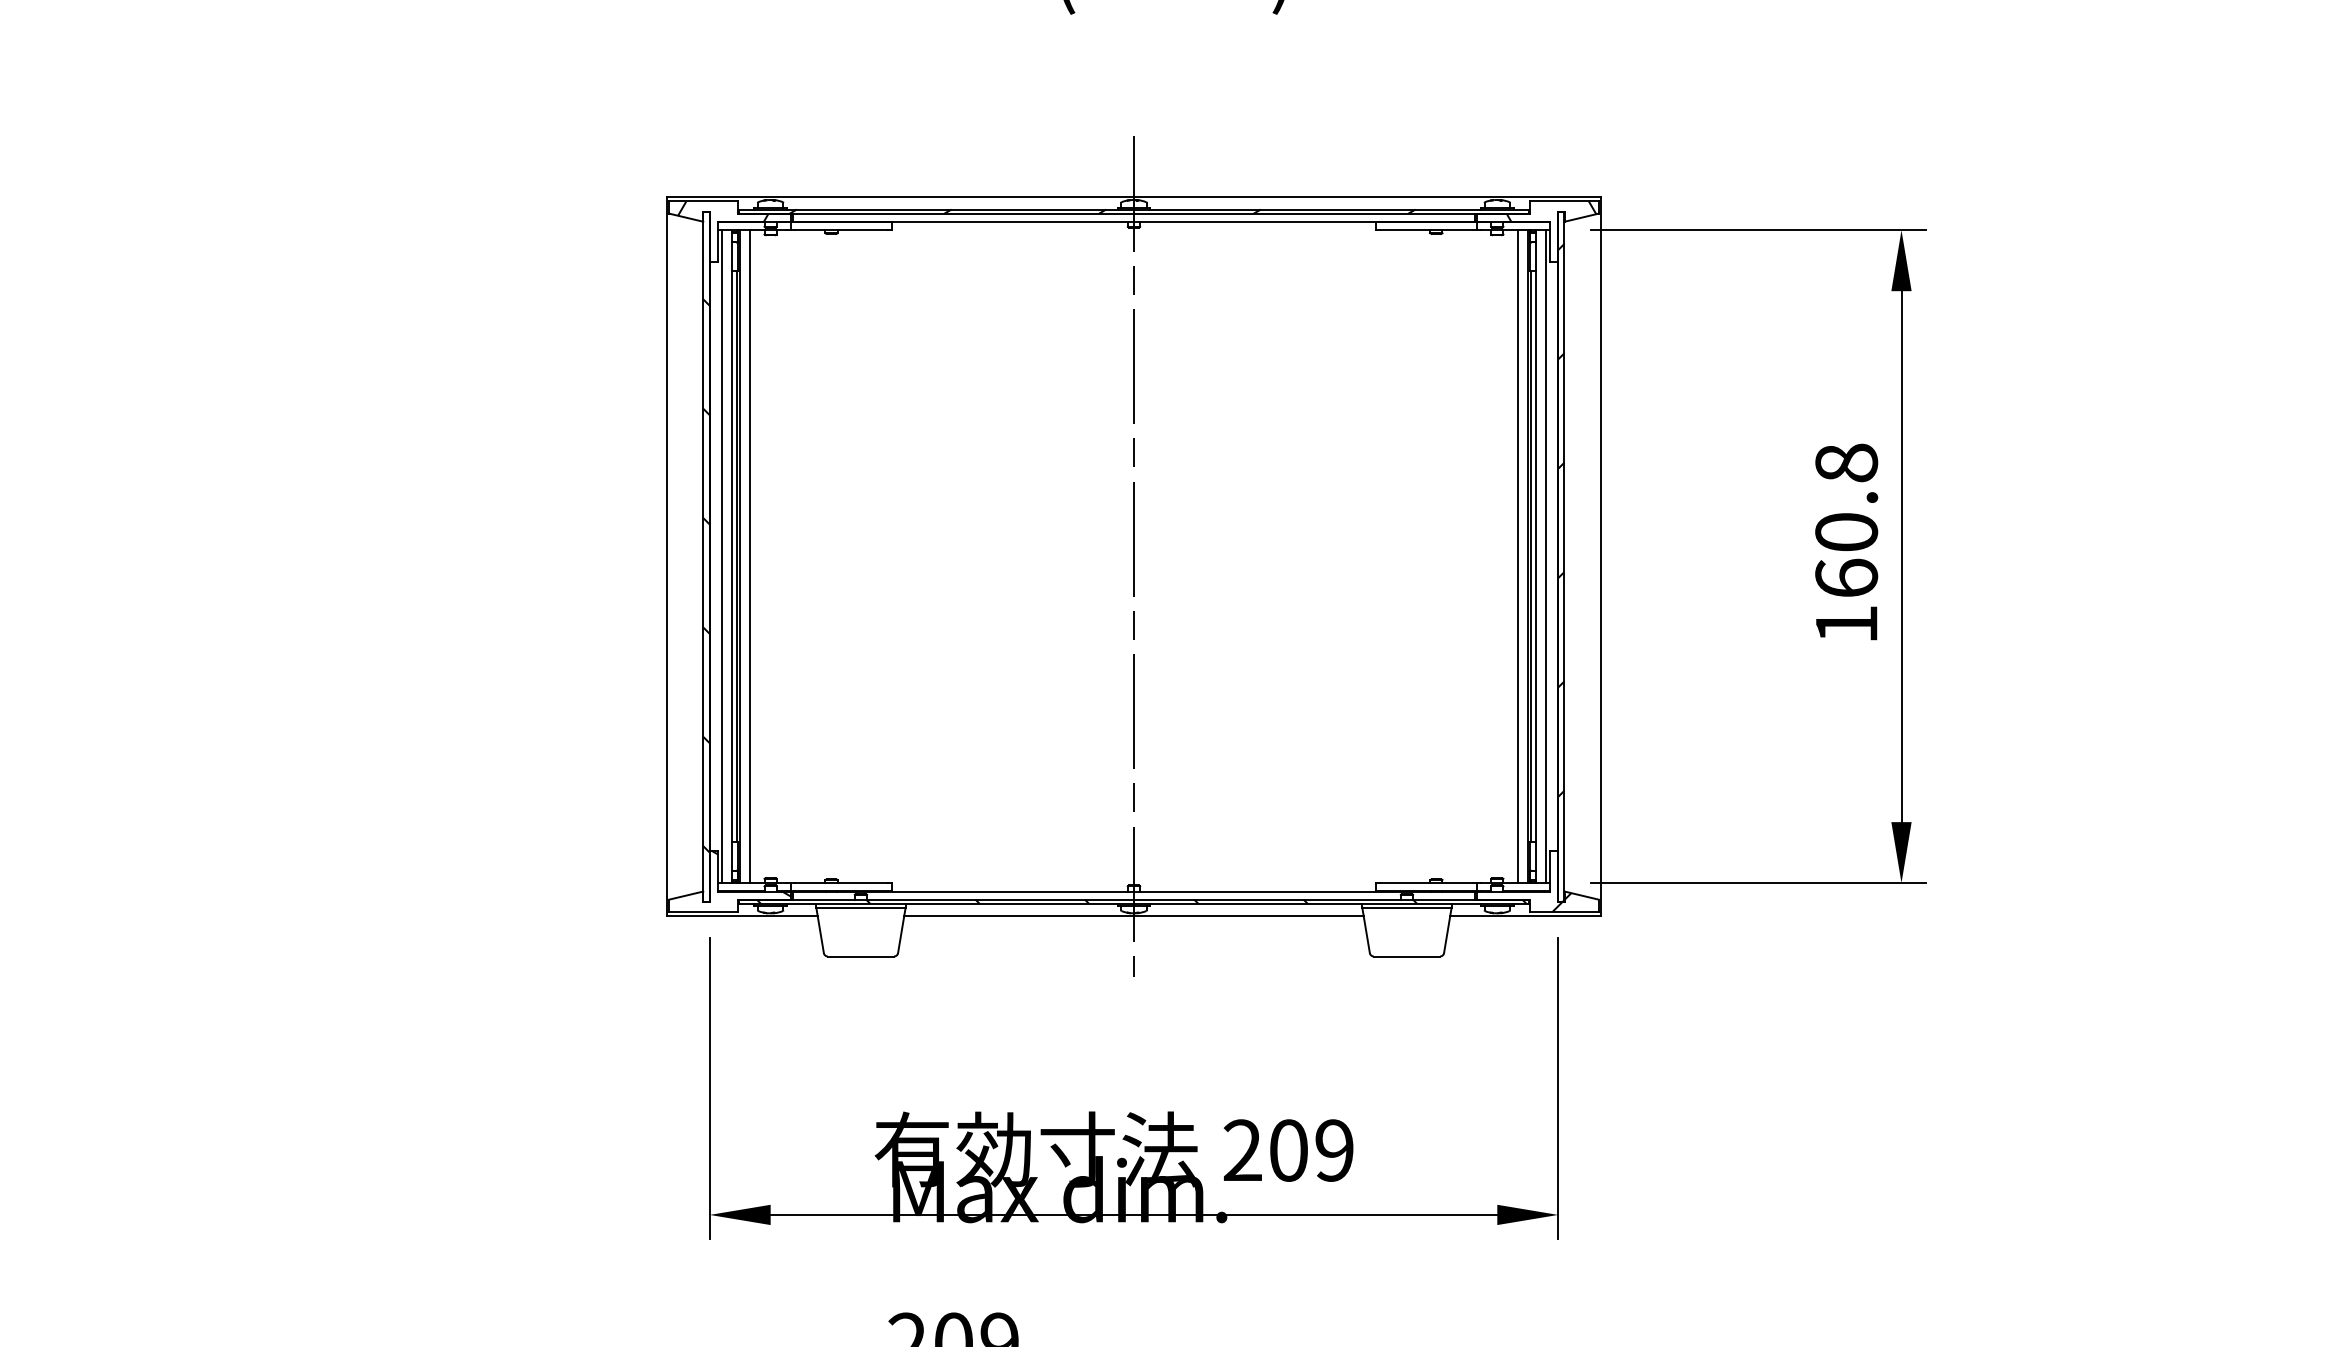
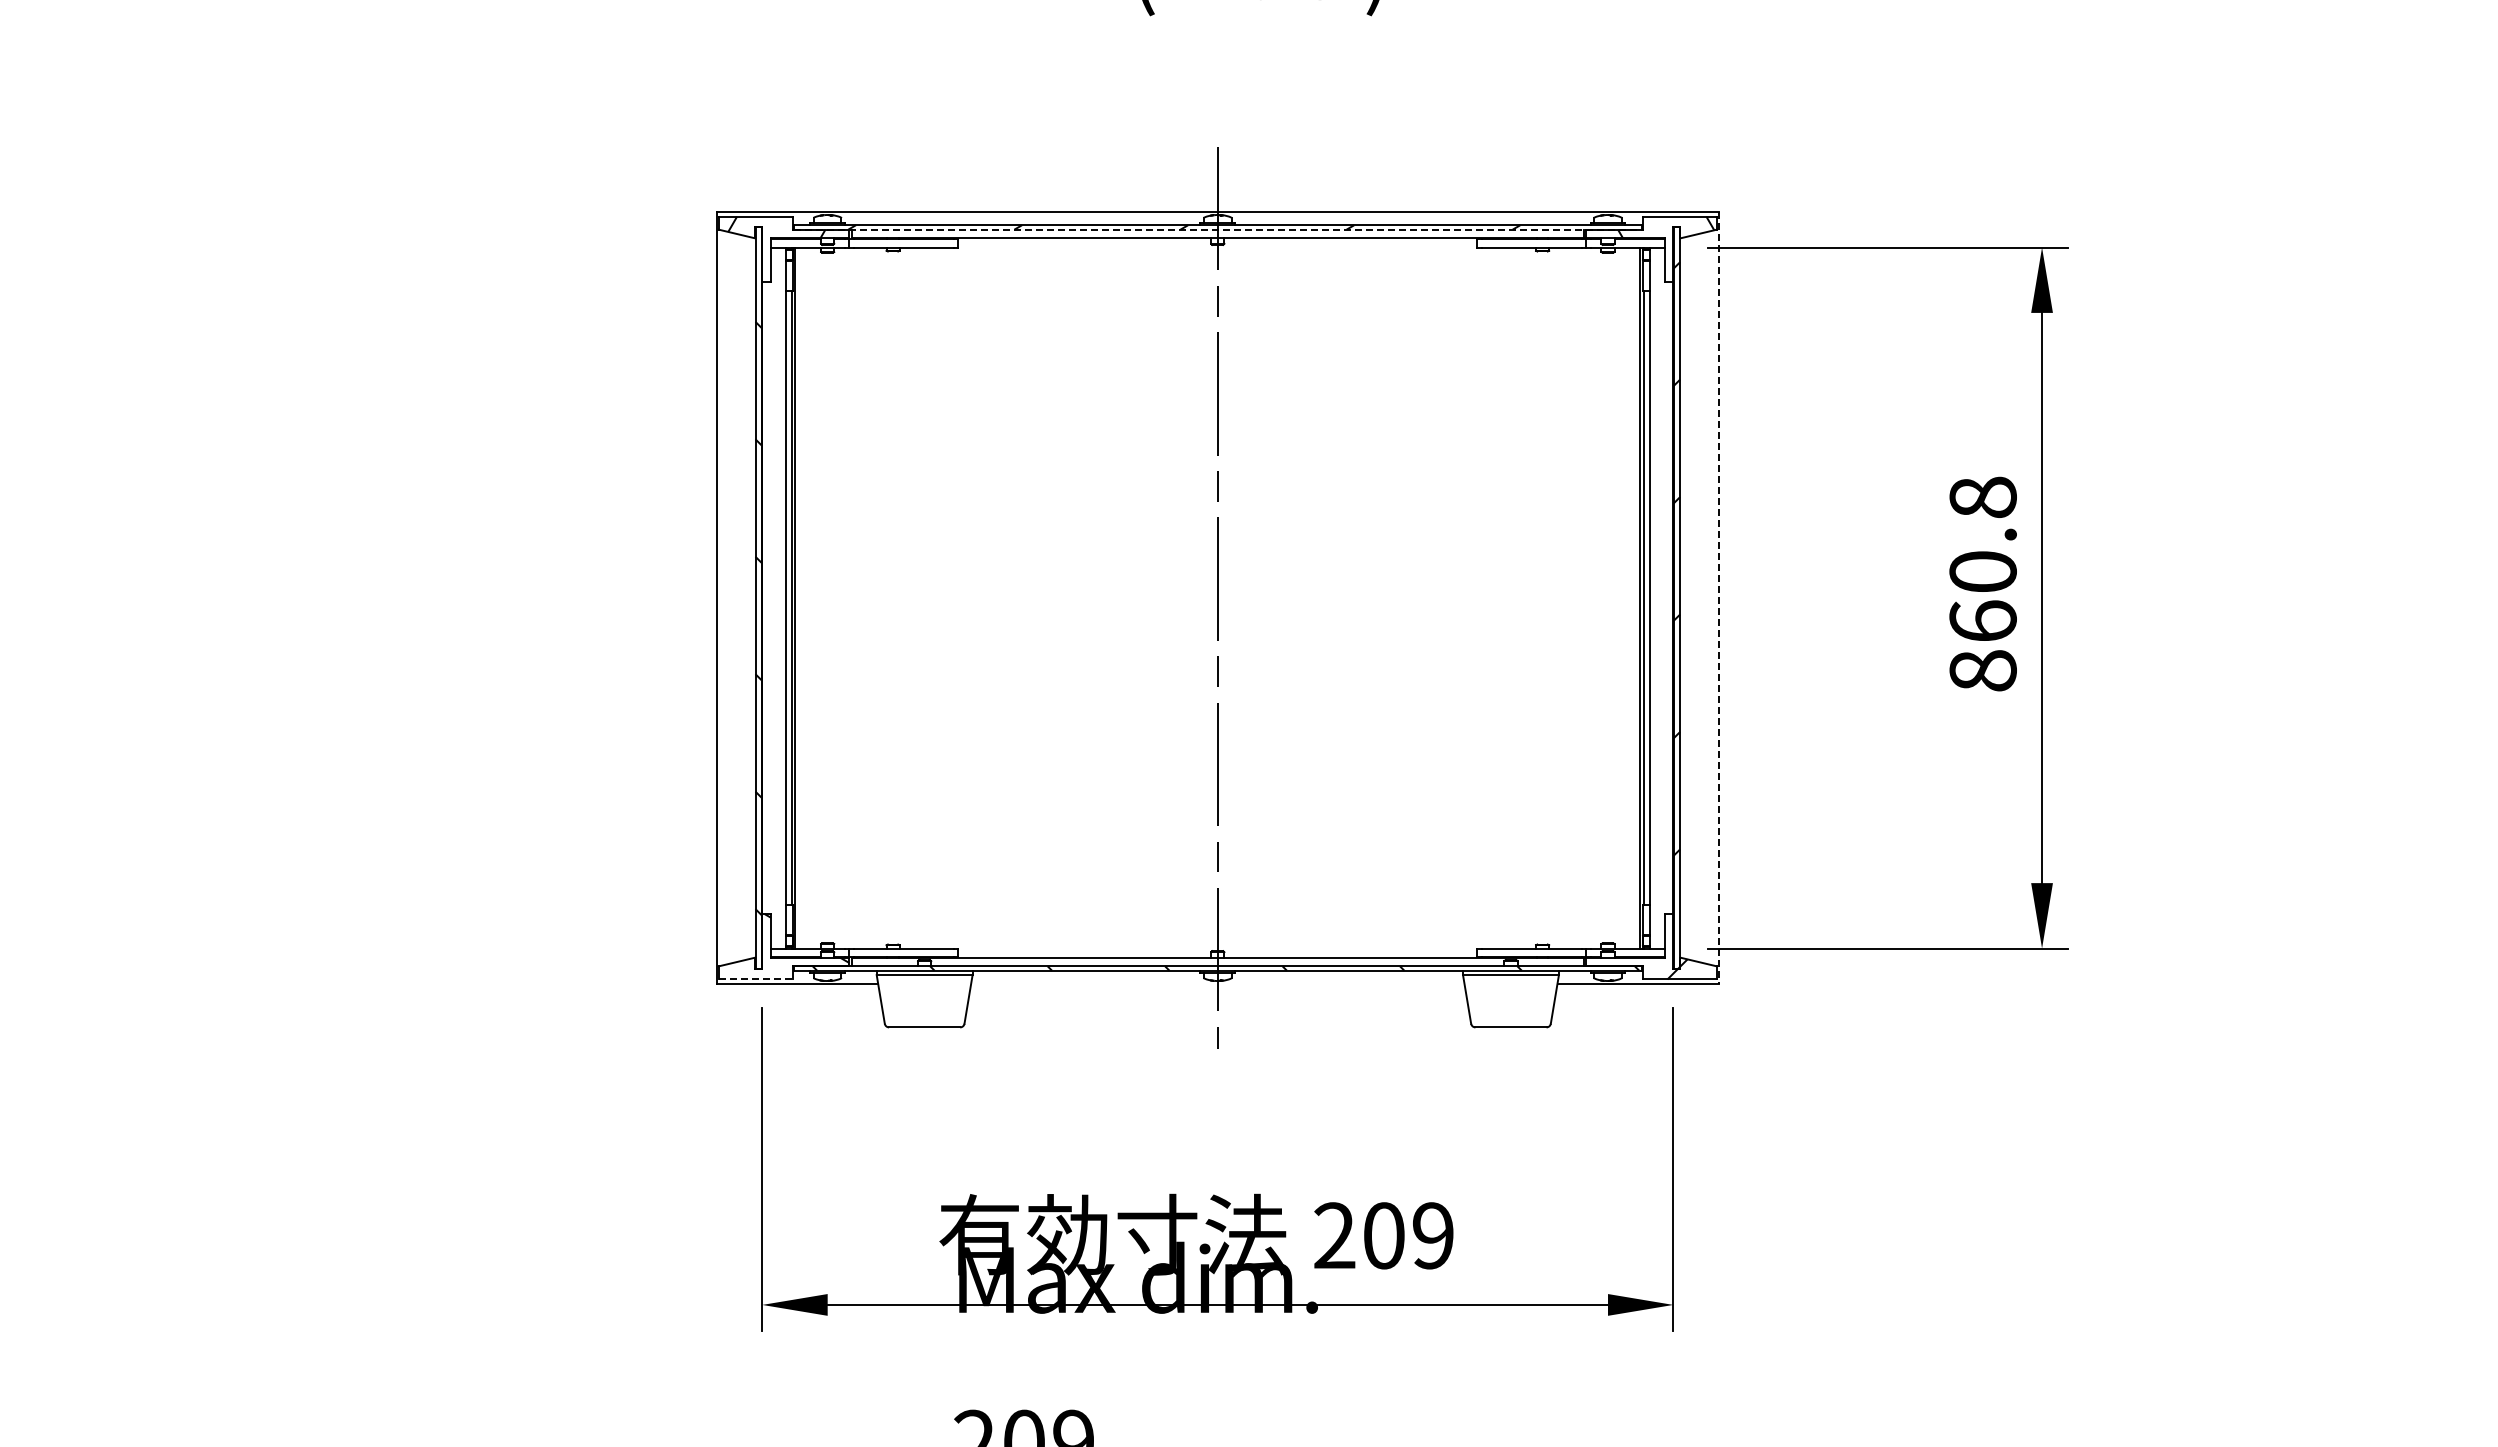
line: (1133, 213) -> (1217, 229), solid -> dashed
line: (722, 556) -> (775, 597), removed
line: (750, 556) -> (805, 597), removed
line: (1517, 556) -> (1629, 597), removed
line: (1546, 556) -> (1660, 597), removed
line: (1601, 557) -> (1719, 598), solid -> dashed
text: (1846, 624) -> (1982, 670), 160.8 -> 860.8
line: (704, 911) -> (756, 979), solid -> dashed
line: (1133, 915) -> (1217, 983), removed

